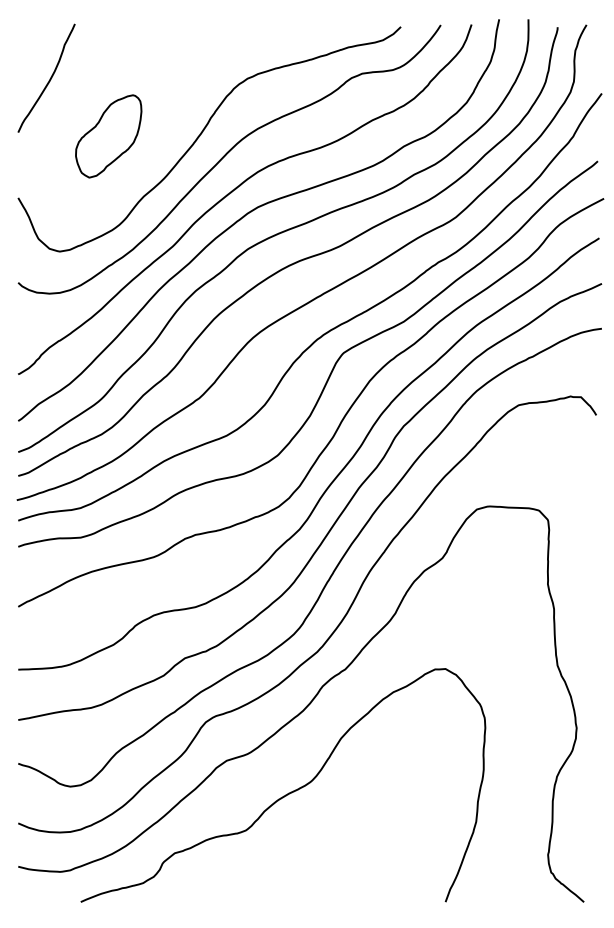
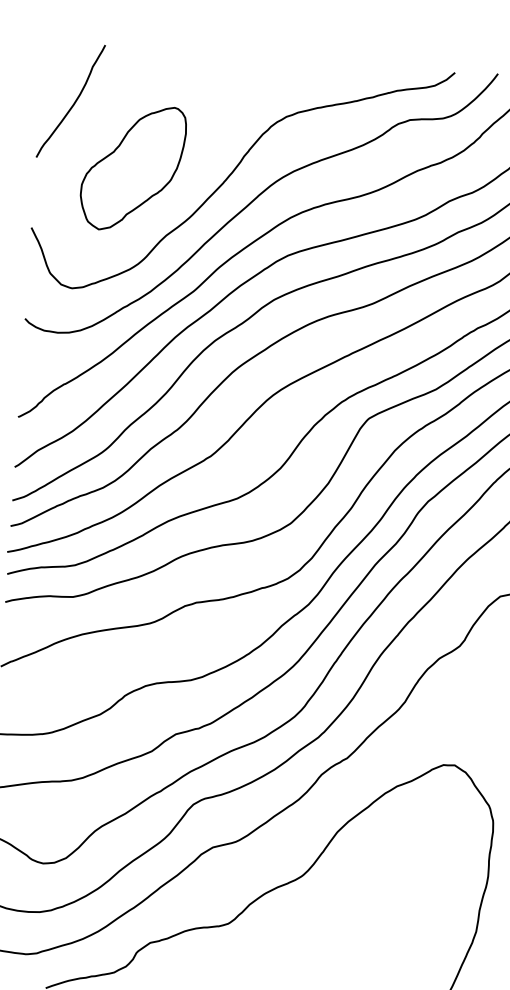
part: (108, 136) -> (132, 168), size x1.43

